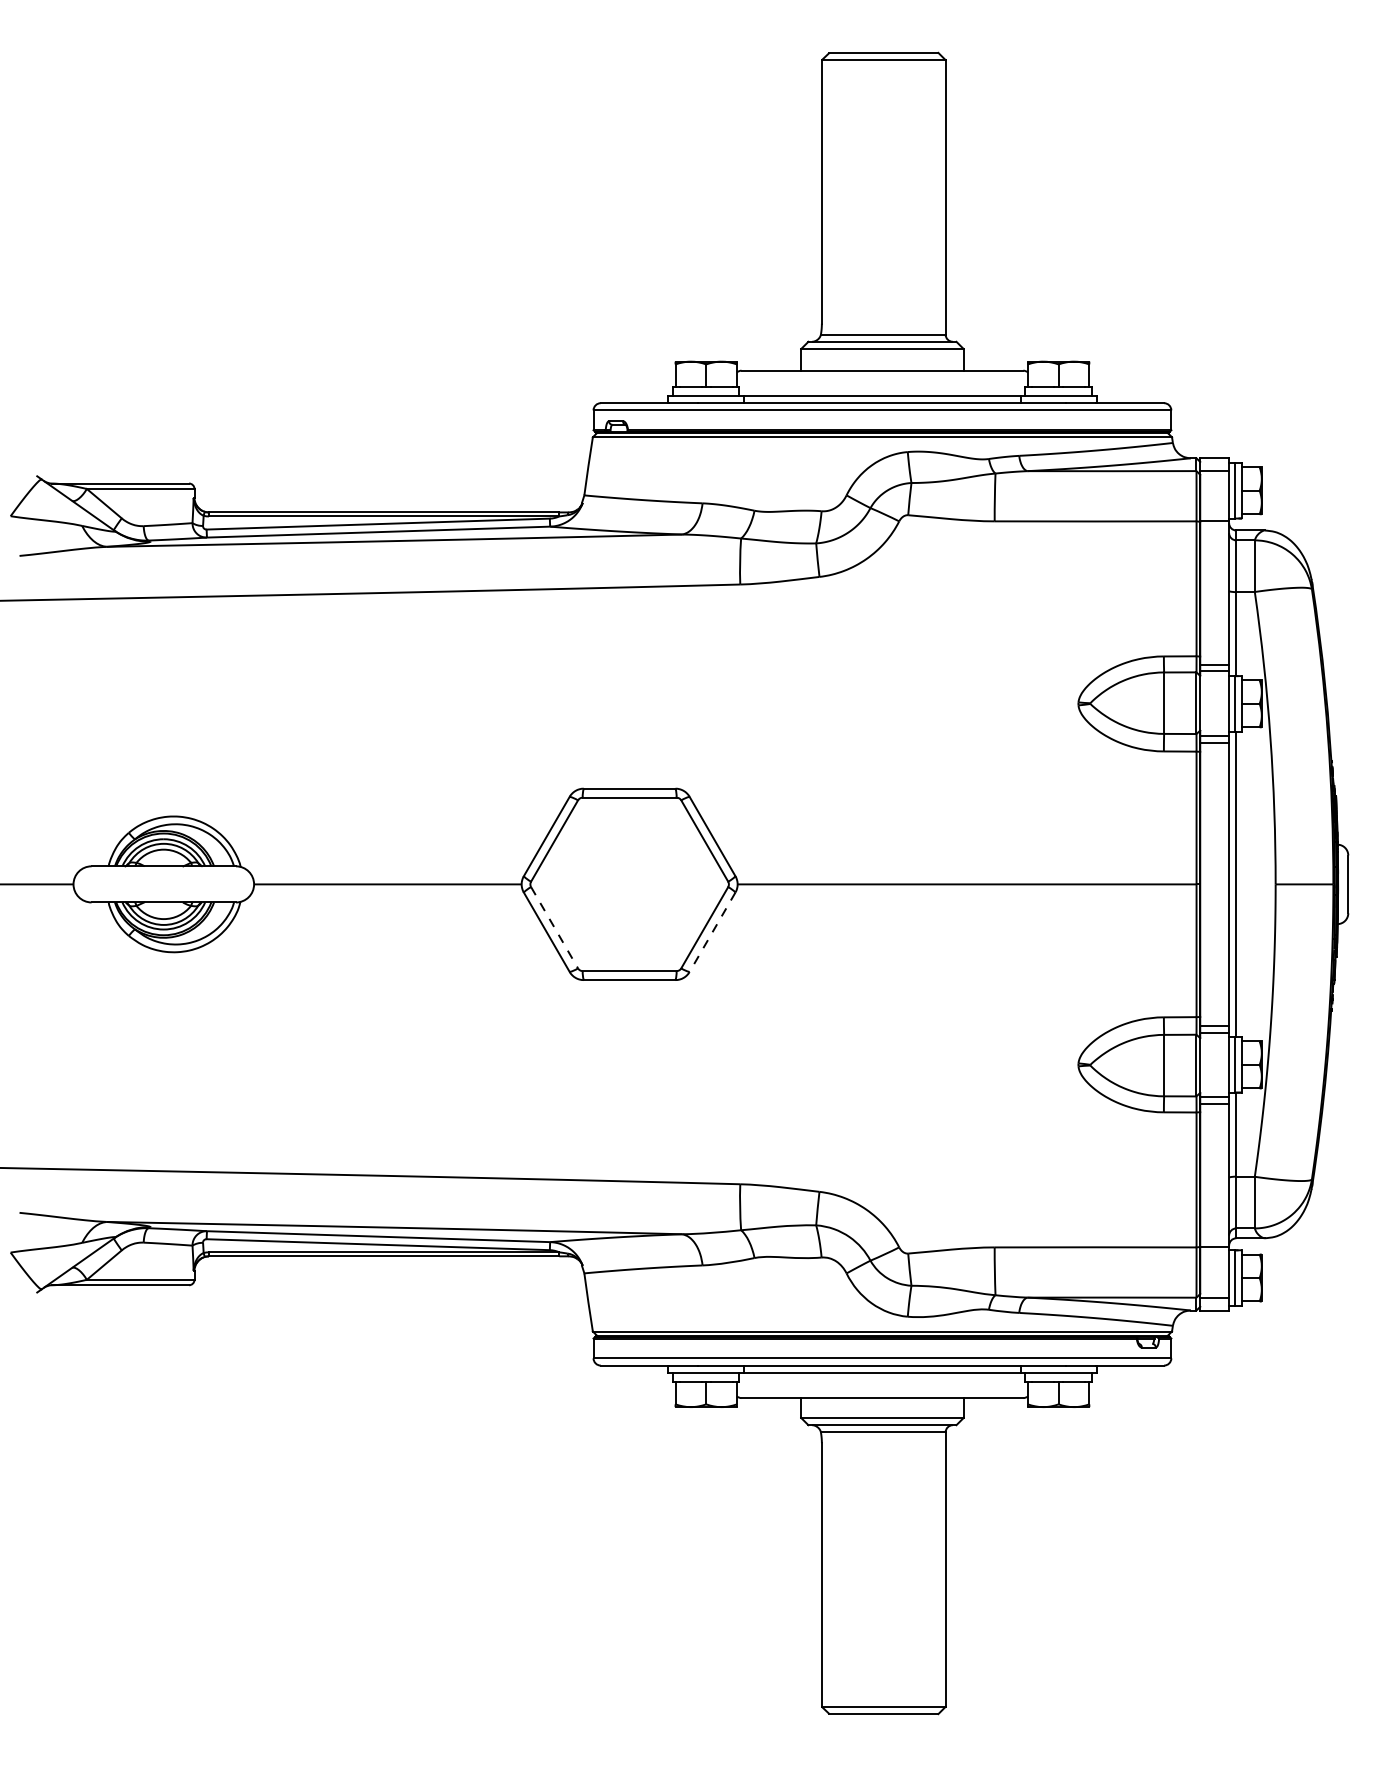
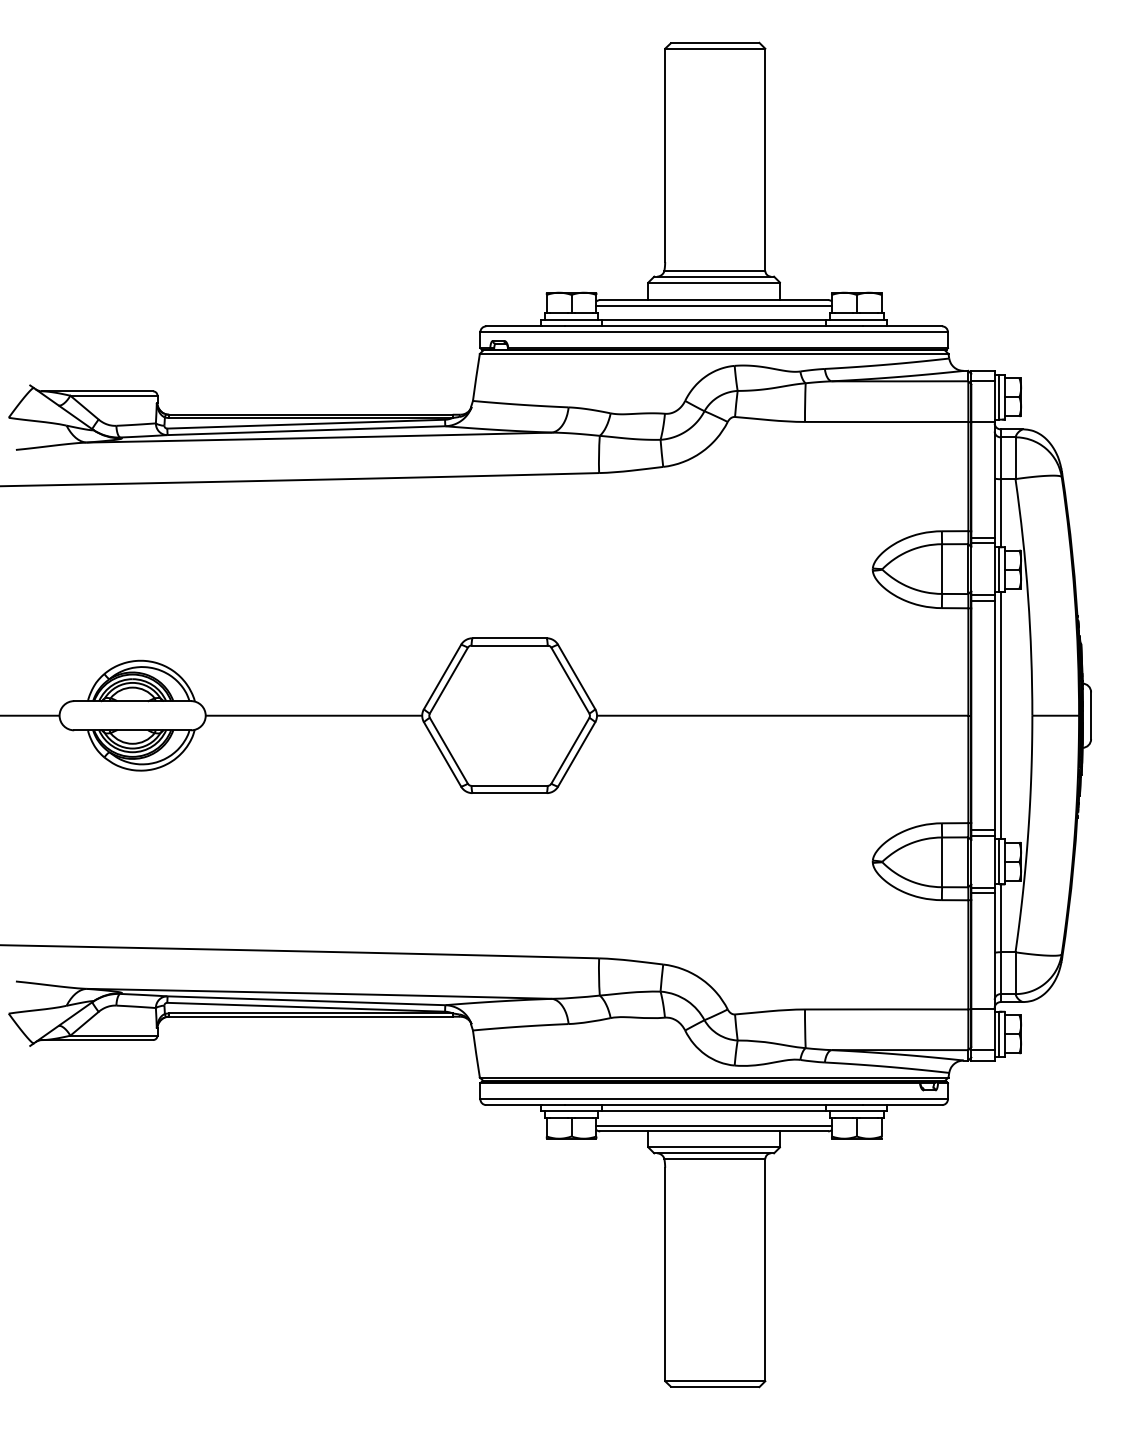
line: (881, 377) -> (713, 305), added
line: (554, 927) -> (448, 750), dashed -> solid
line: (712, 932) -> (576, 754), dashed -> solid
line: (881, 1390) -> (713, 1125), added

